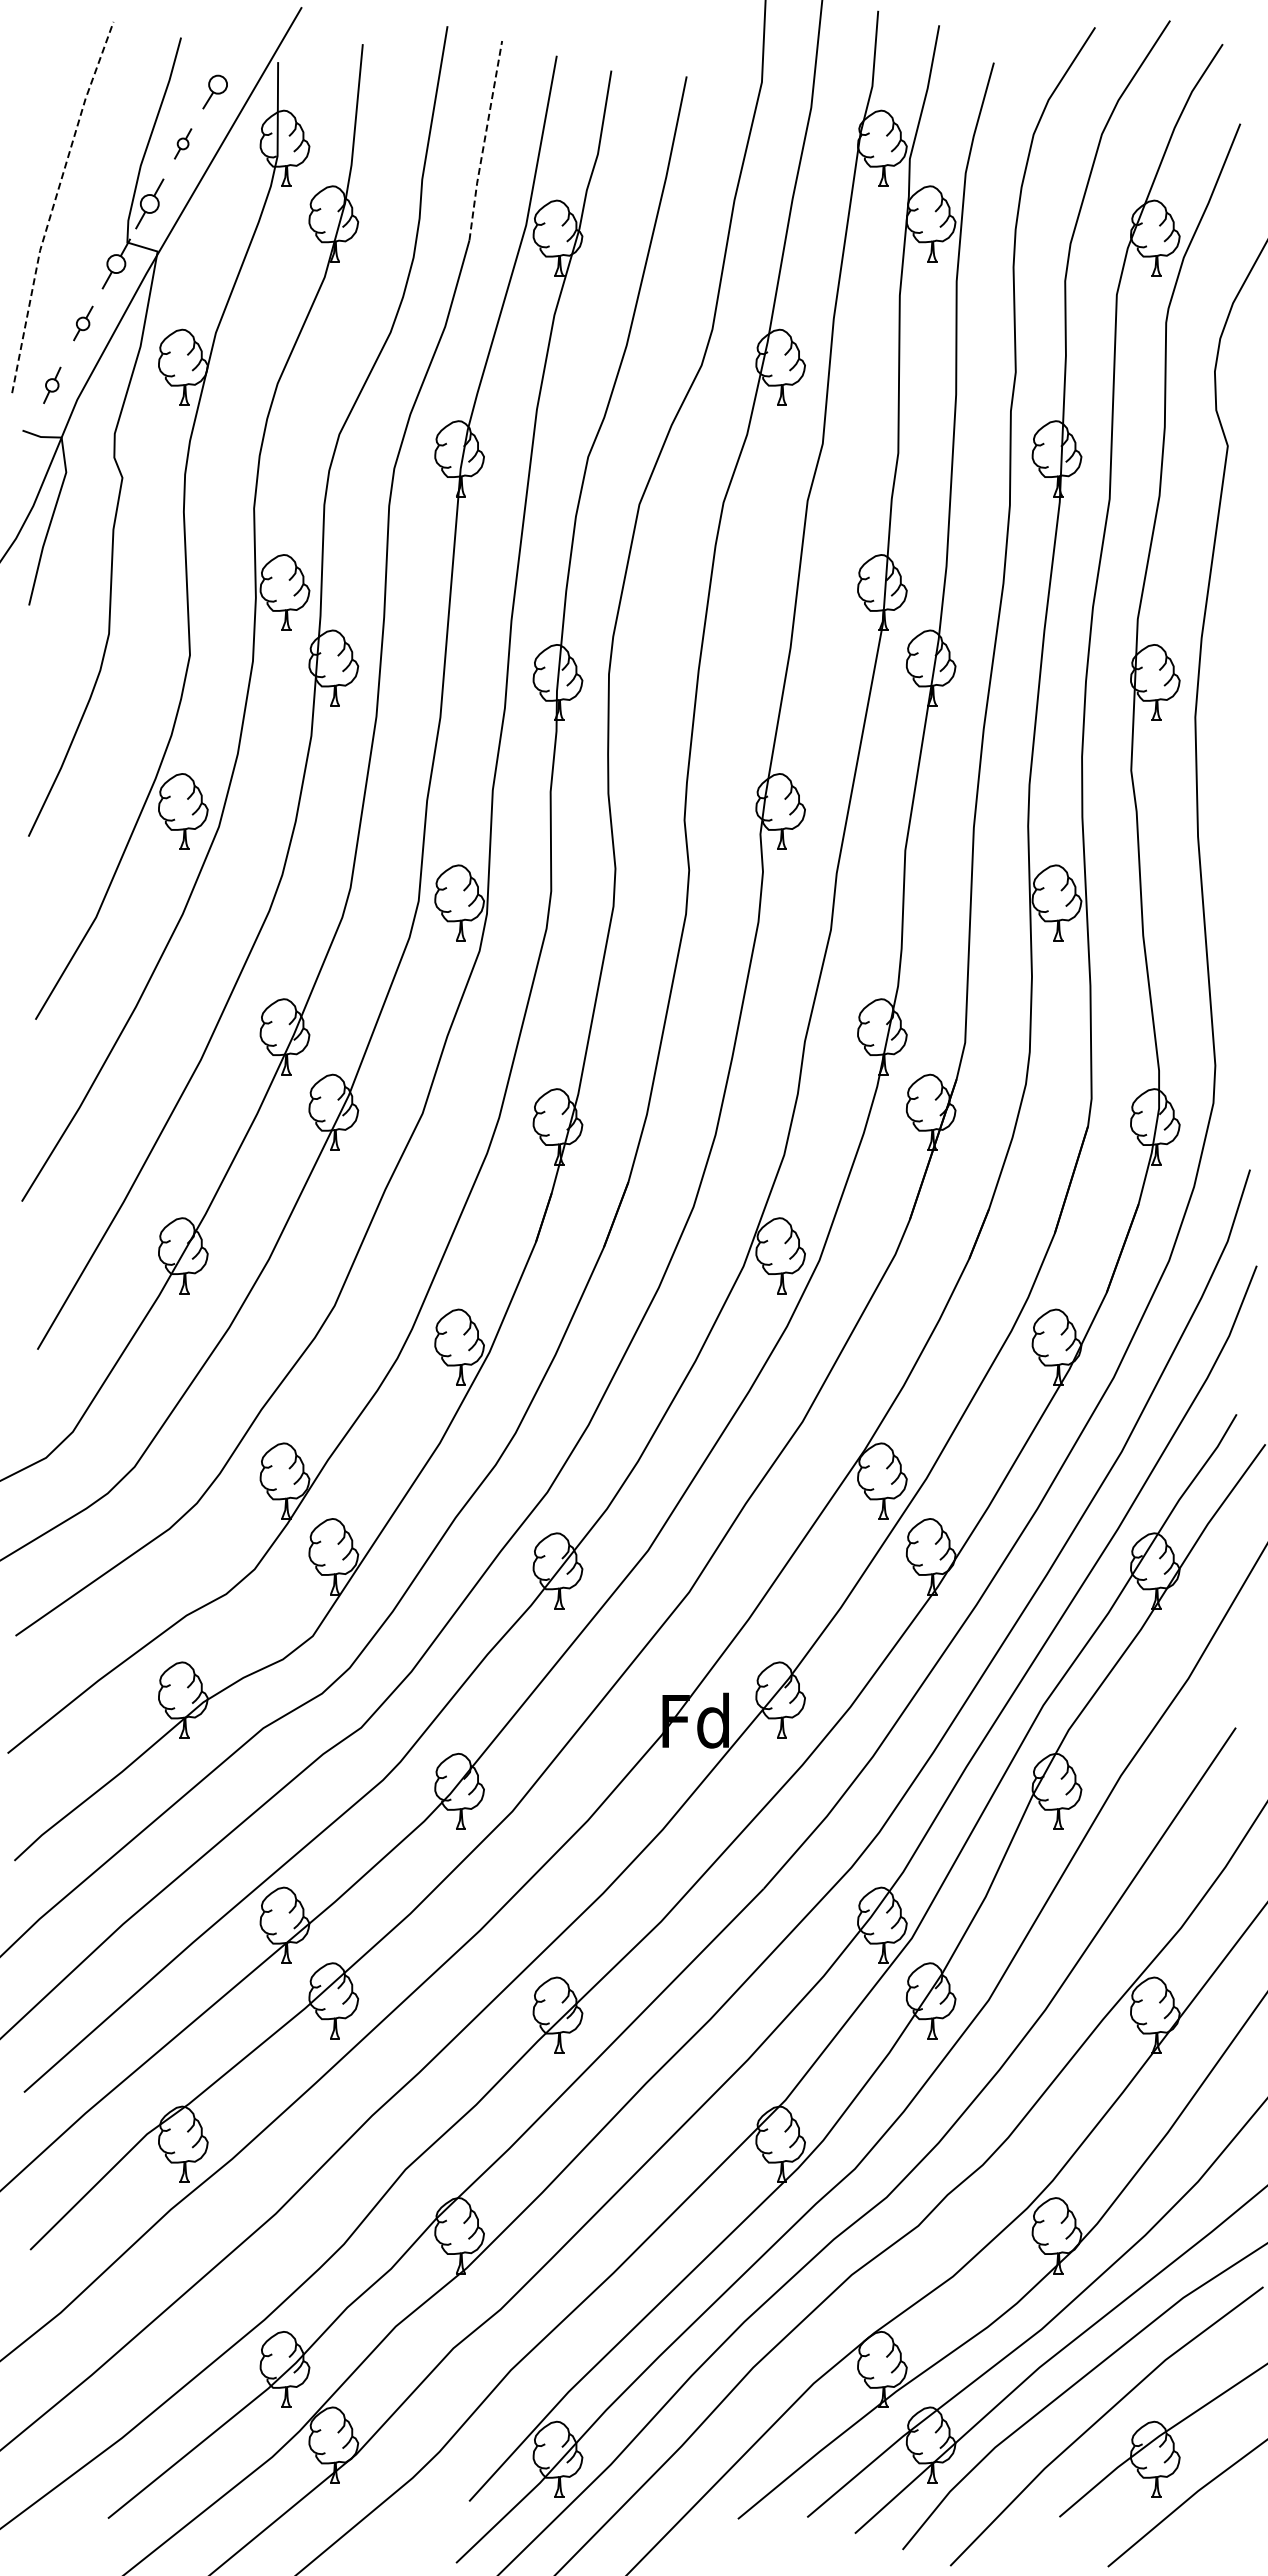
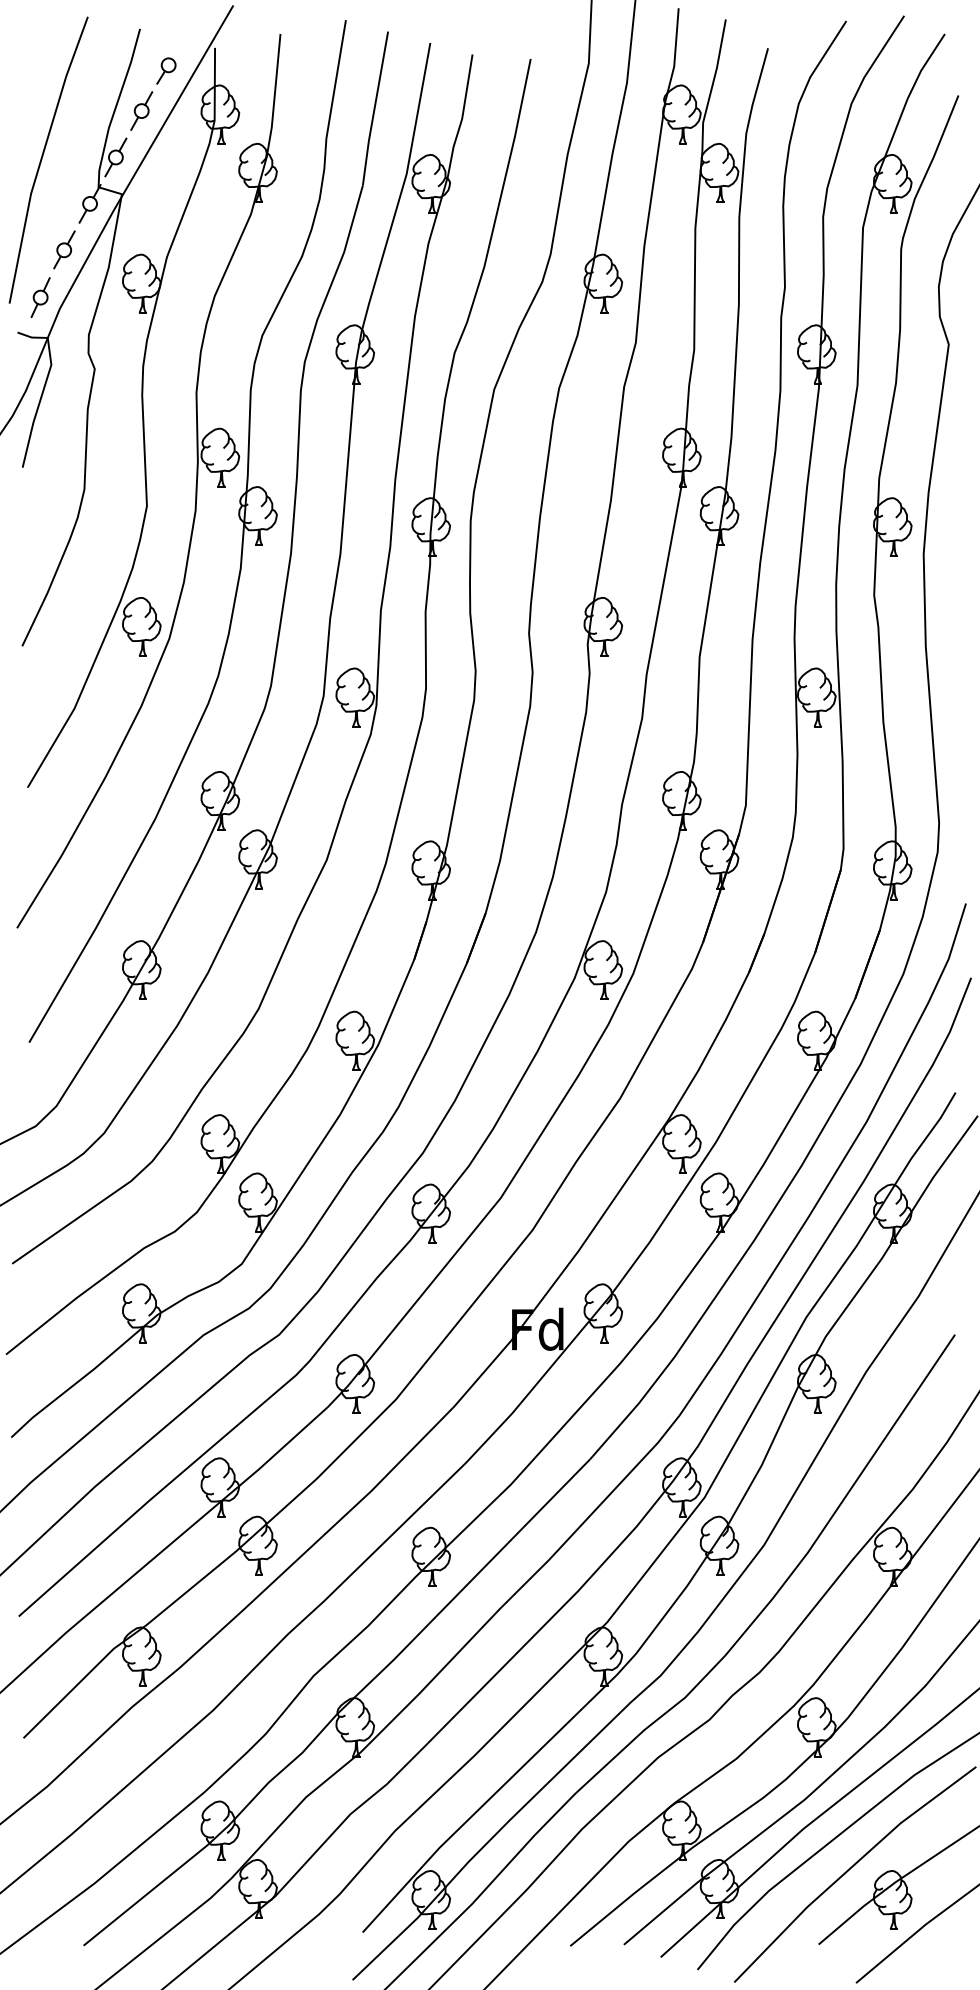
line: (484, 140) -> (374, 108), dashed -> solid
part: (182, 143) -> (141, 110), size x1.67
line: (53, 204) -> (41, 157), dashed -> solid
part: (83, 323) -> (64, 249), size x1.43
part: (51, 385) -> (39, 297), size x1.43

